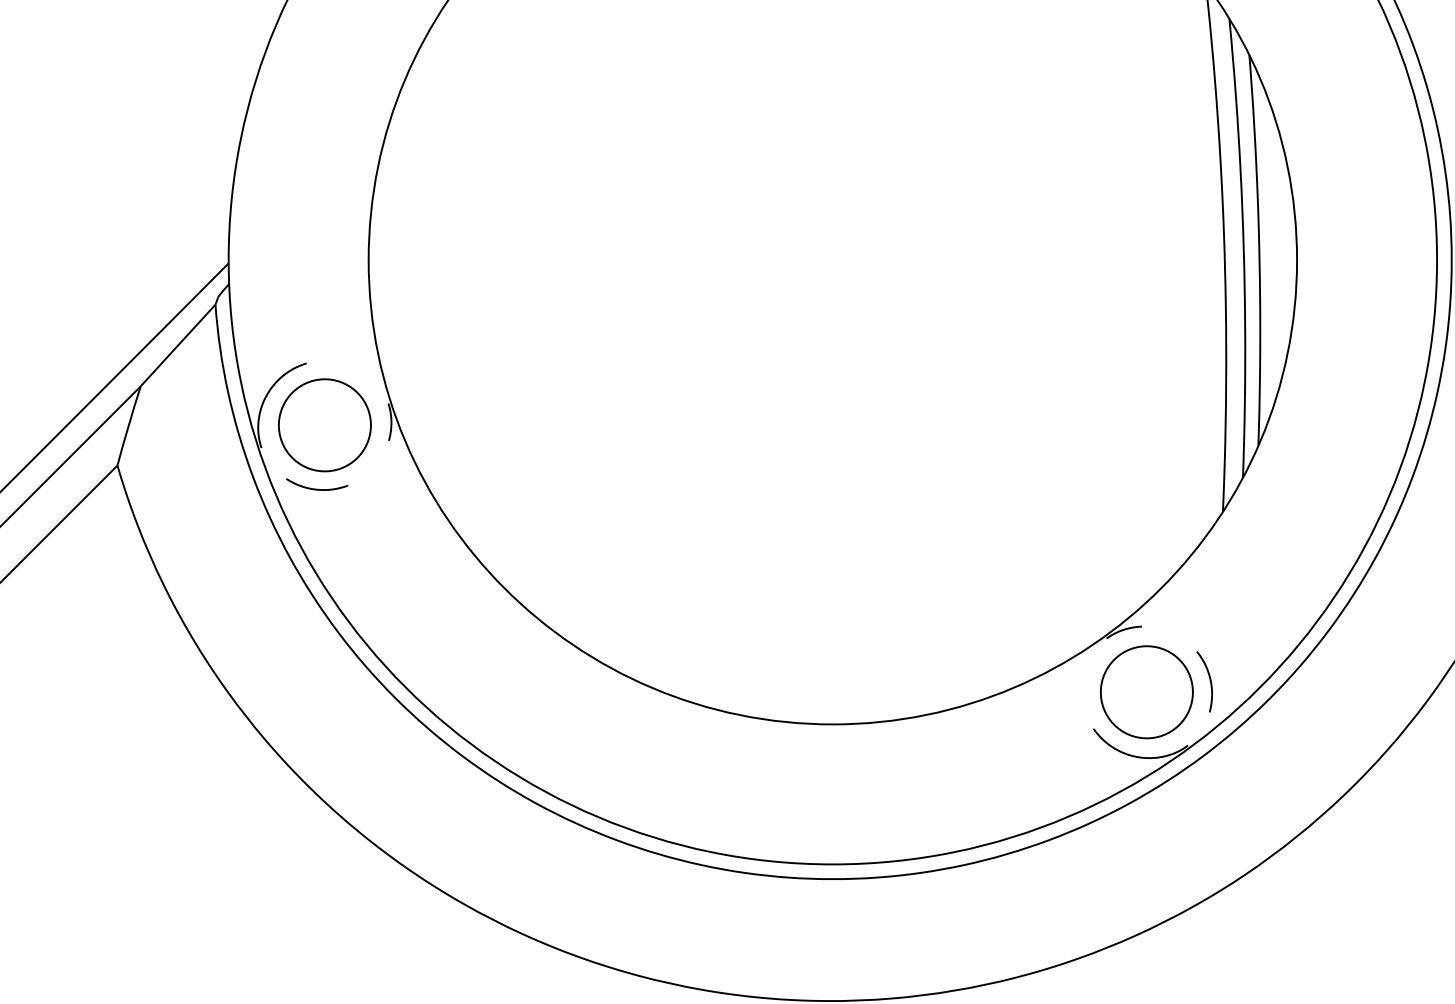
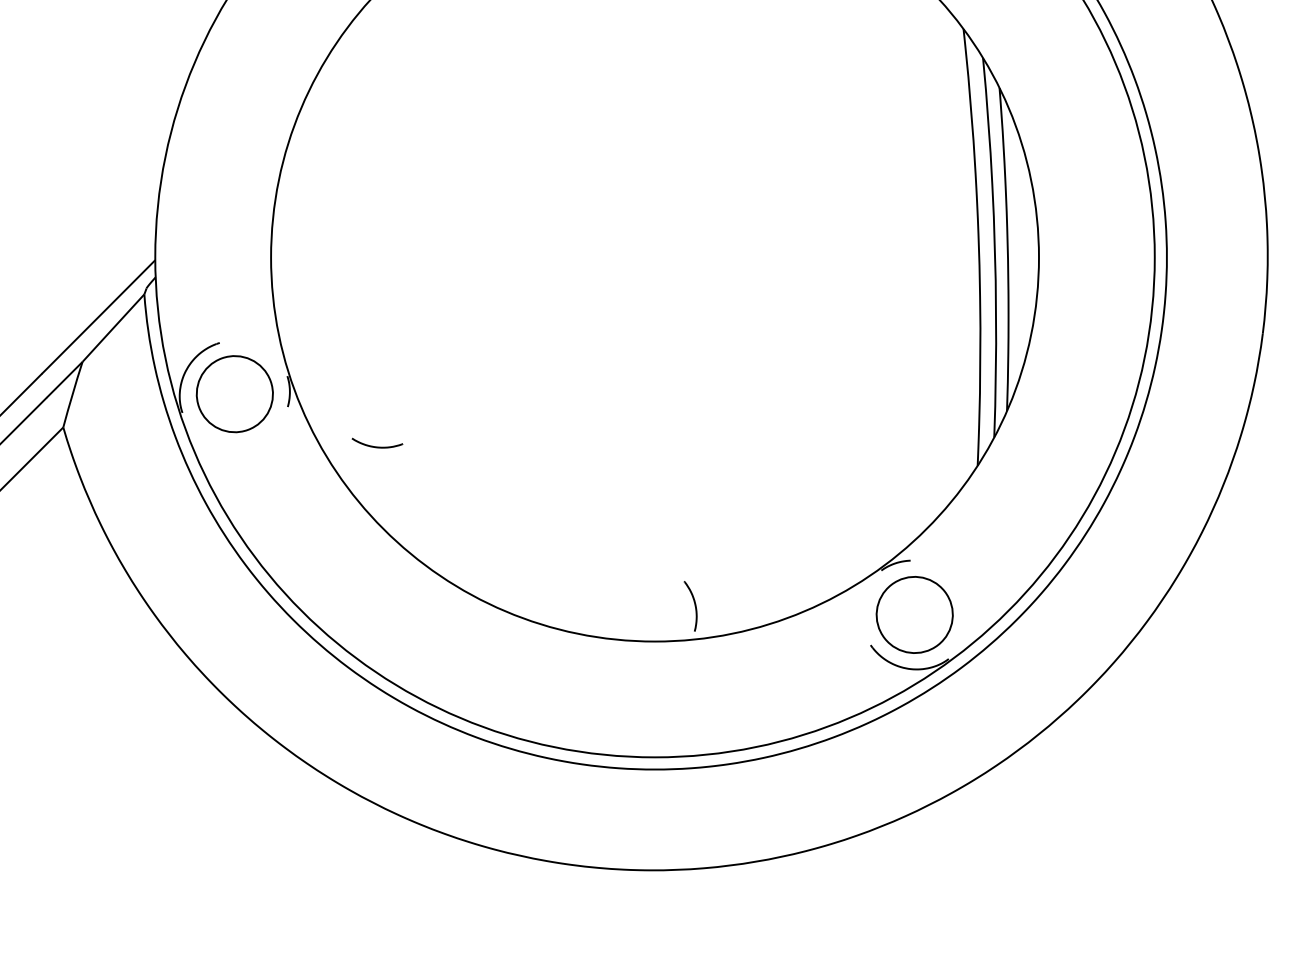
part: (317, 483) -> (377, 442), moved
part: (1204, 682) -> (690, 606), moved

